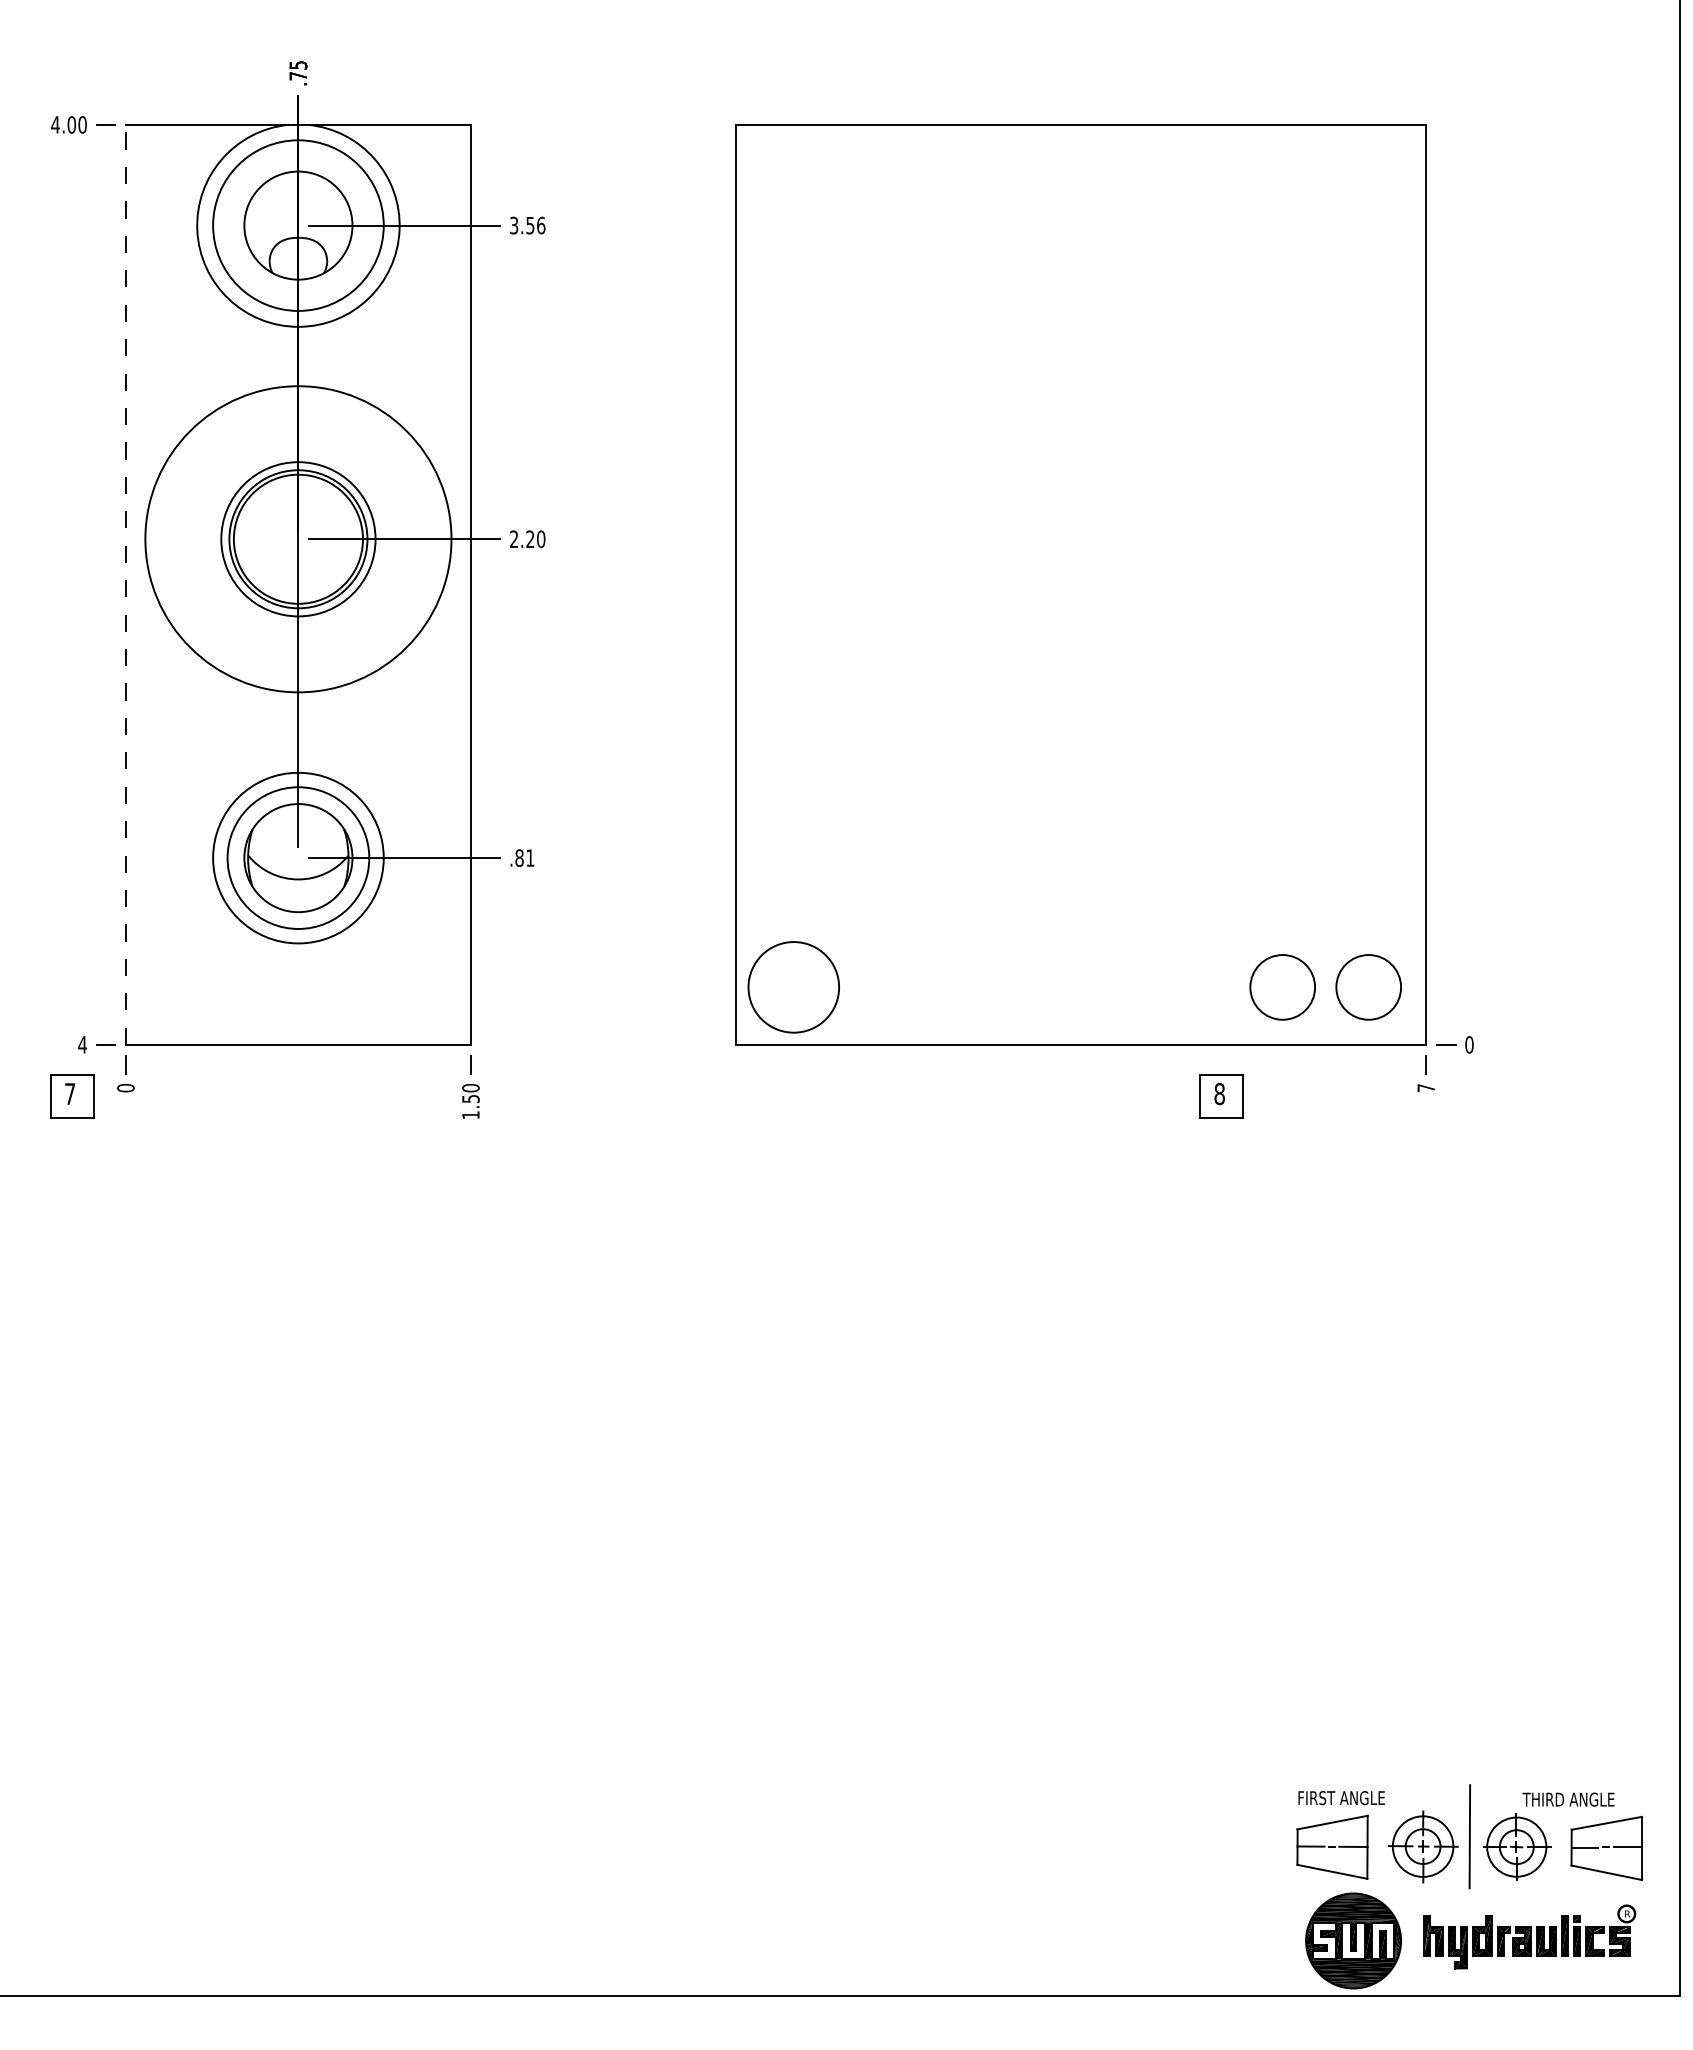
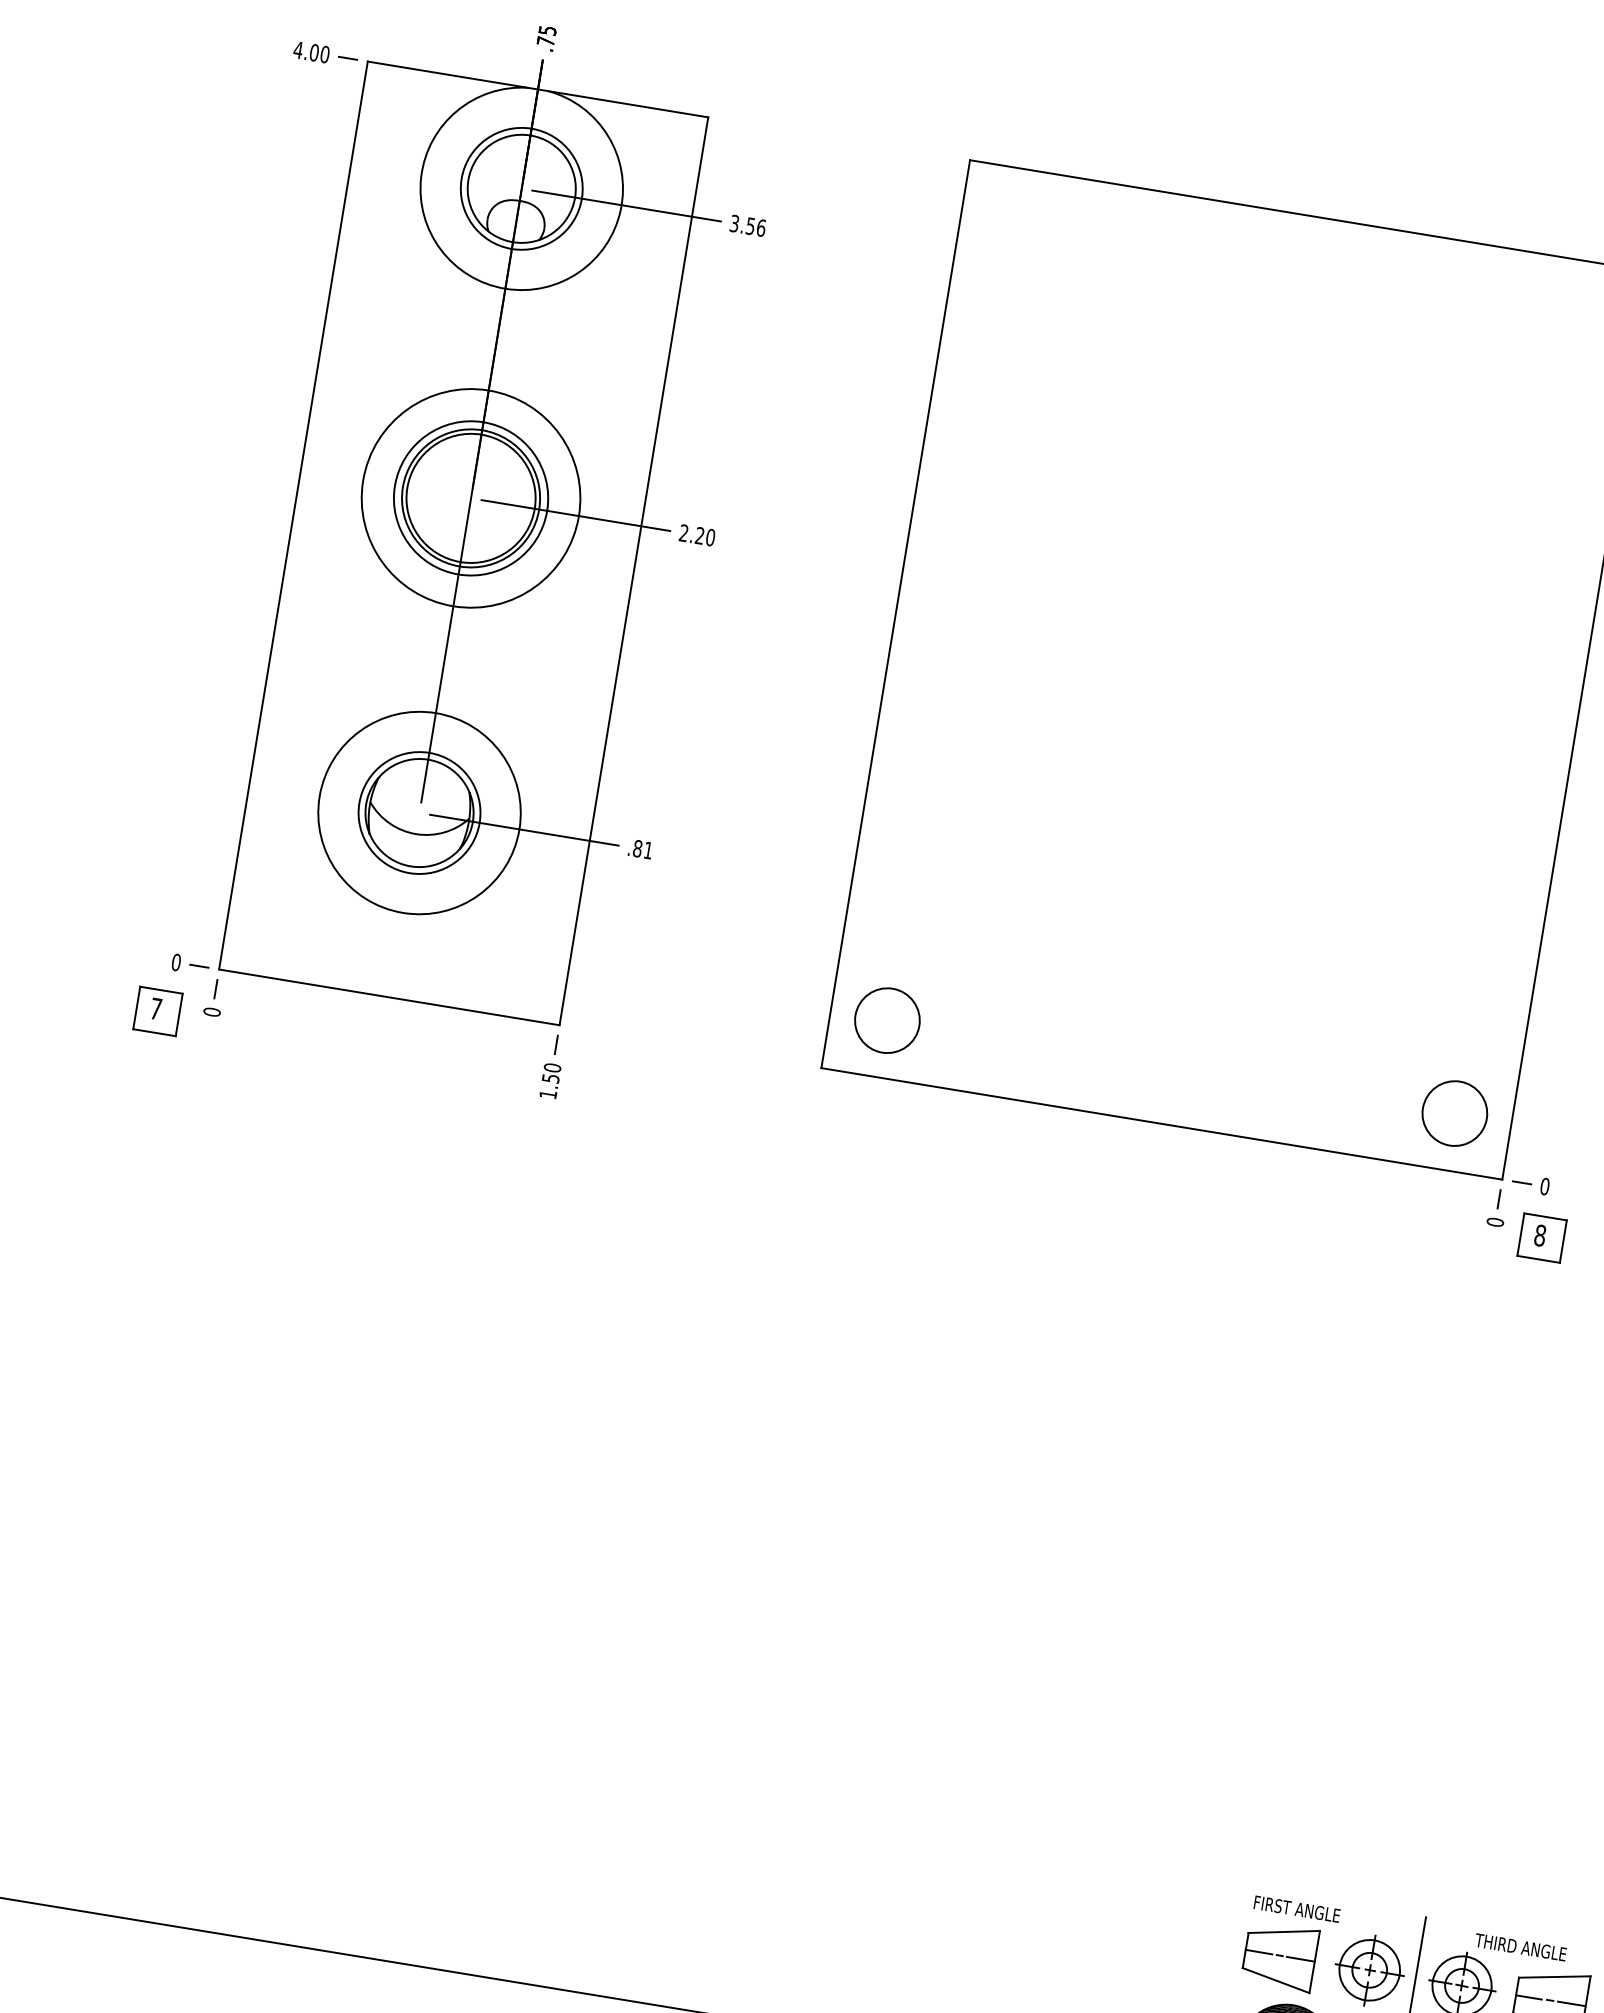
circle: (298, 225) -> (521, 188), size x0.71
circle: (298, 538) -> (471, 497), size x0.71
line: (125, 584) -> (293, 515), dashed -> solid
circle: (298, 857) -> (419, 812), size x1.43
circle: (298, 858) -> (419, 813), size x0.71
circle: (793, 987) -> (887, 1020), size x0.71
circle: (1282, 987) -> (1369, 1099), removed
text: (82, 1044) -> (176, 962), 4 -> 0
text: (1426, 1088) -> (1495, 1222), 7 -> 0
part: (1221, 1096) -> (1541, 1238), moved

